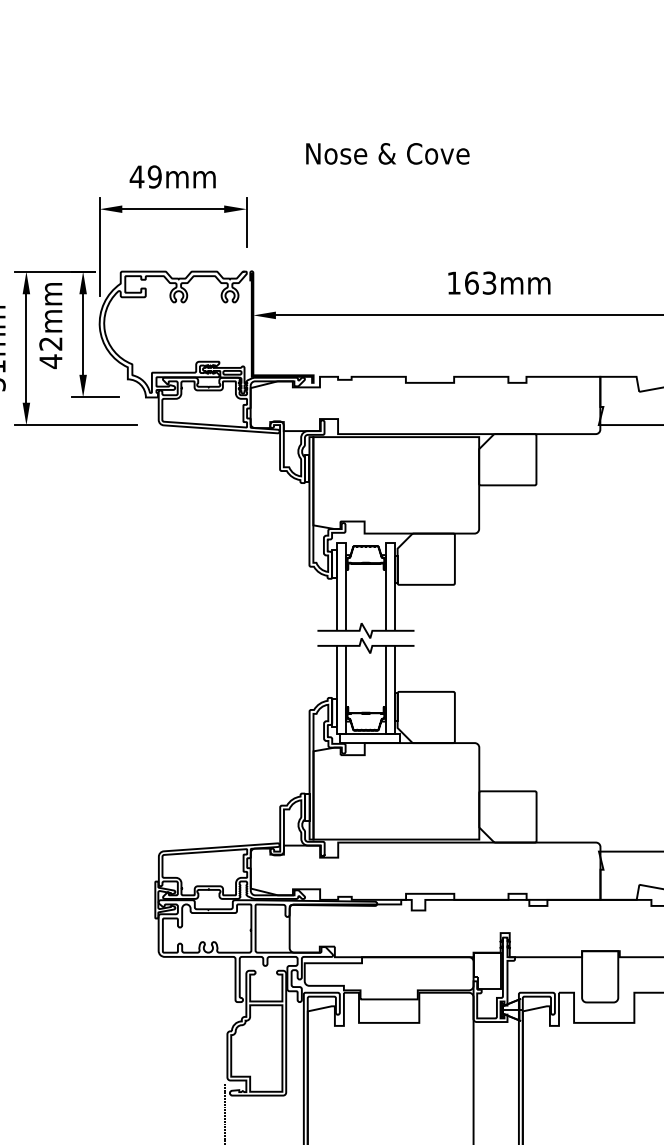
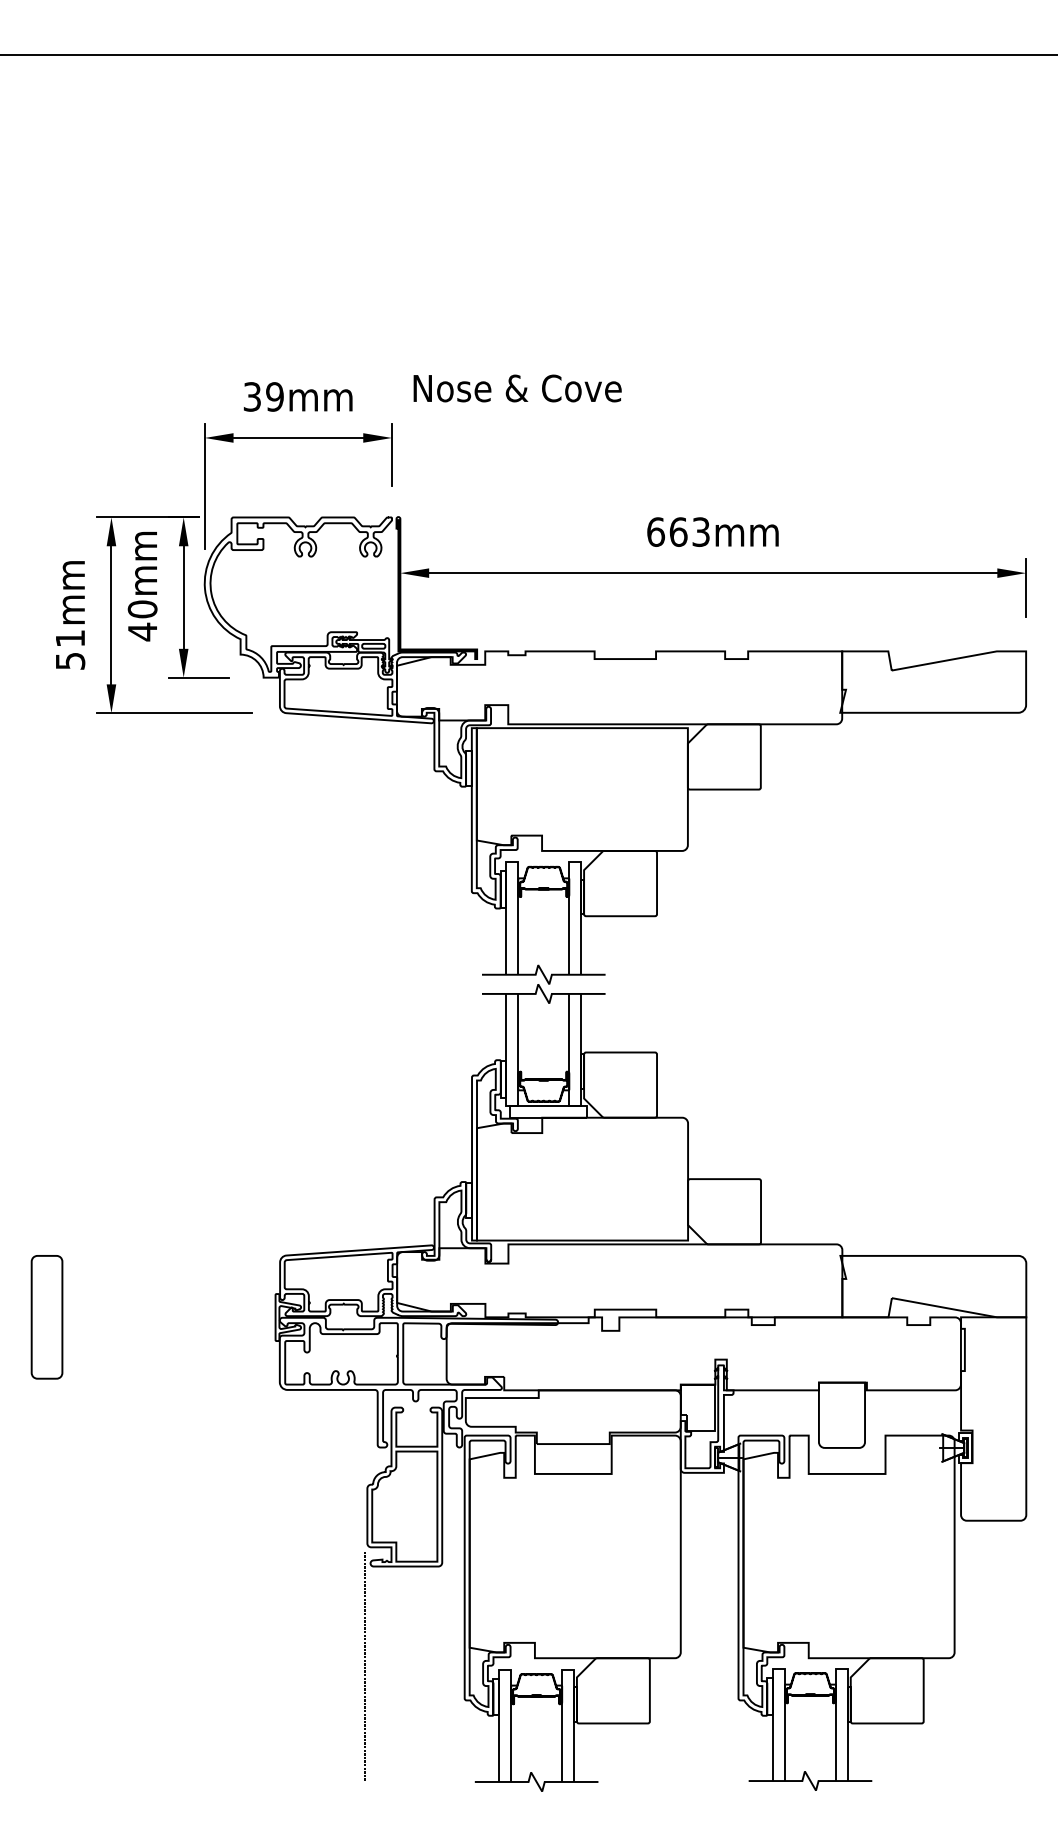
text: (387, 153) -> (517, 388), moved
text: (137, 176) -> (252, 396), 49mm -> 39mm
text: (454, 282) -> (656, 531), 163mm -> 663mm
text: (50, 343) -> (142, 609), 42mm -> 40mm

